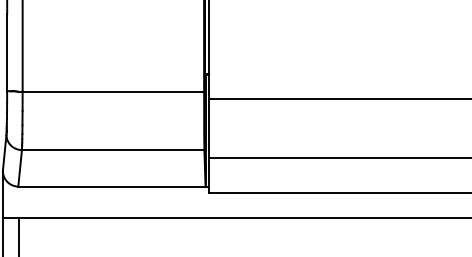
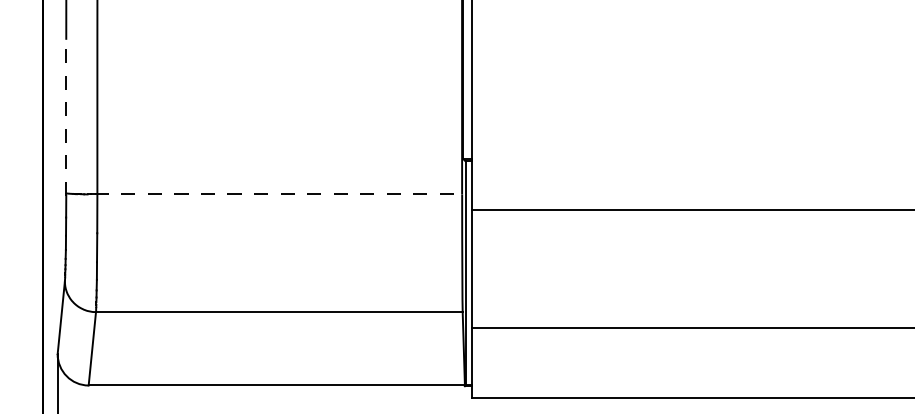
line: (7, 52) -> (66, 116), solid -> dashed
line: (113, 91) -> (279, 194), solid -> dashed

